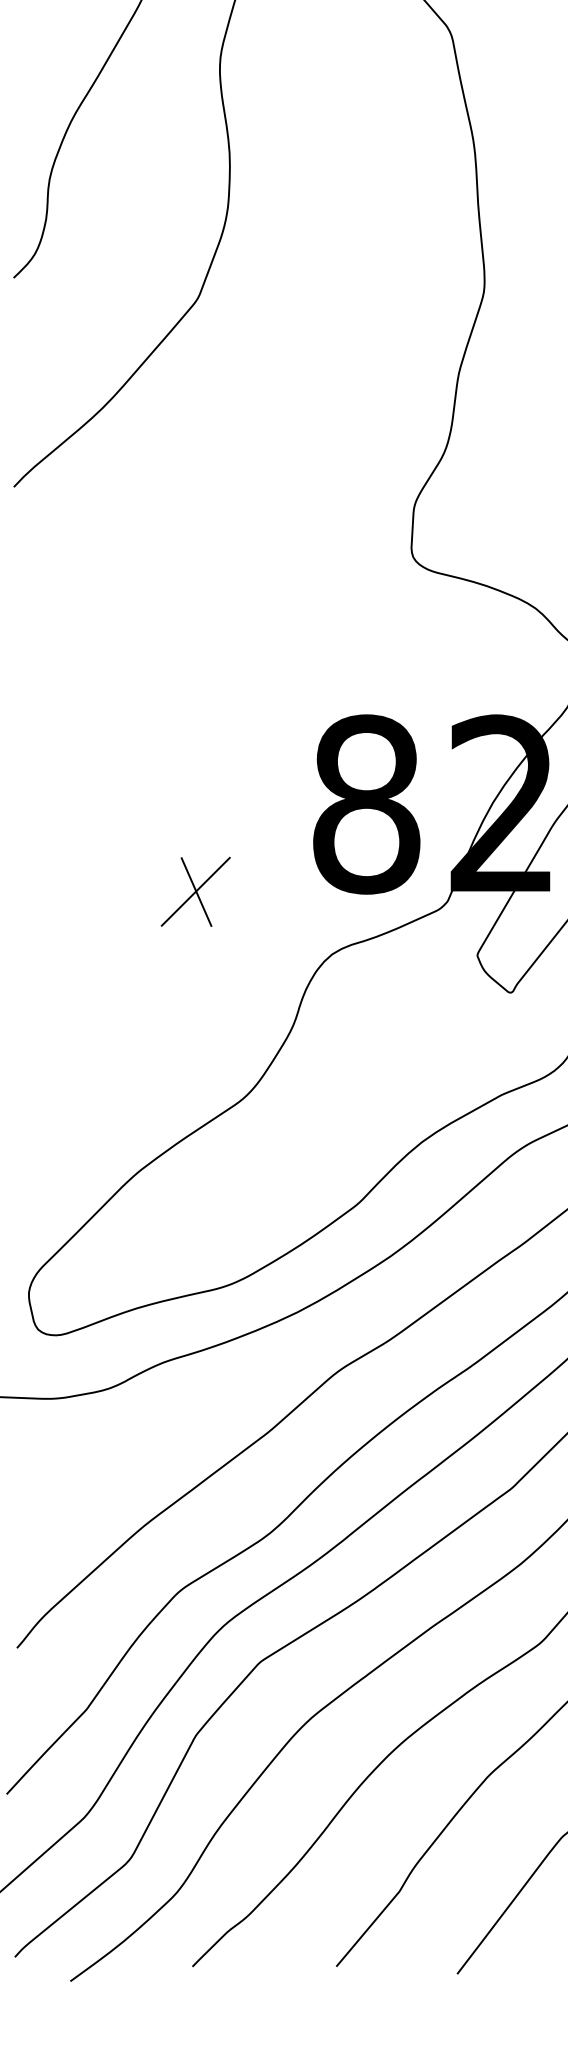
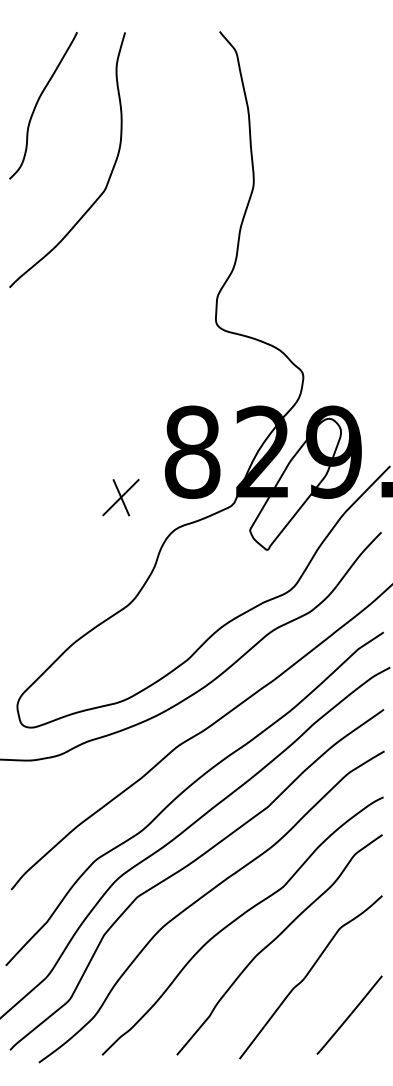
part: (194, 891) -> (120, 497), moved

